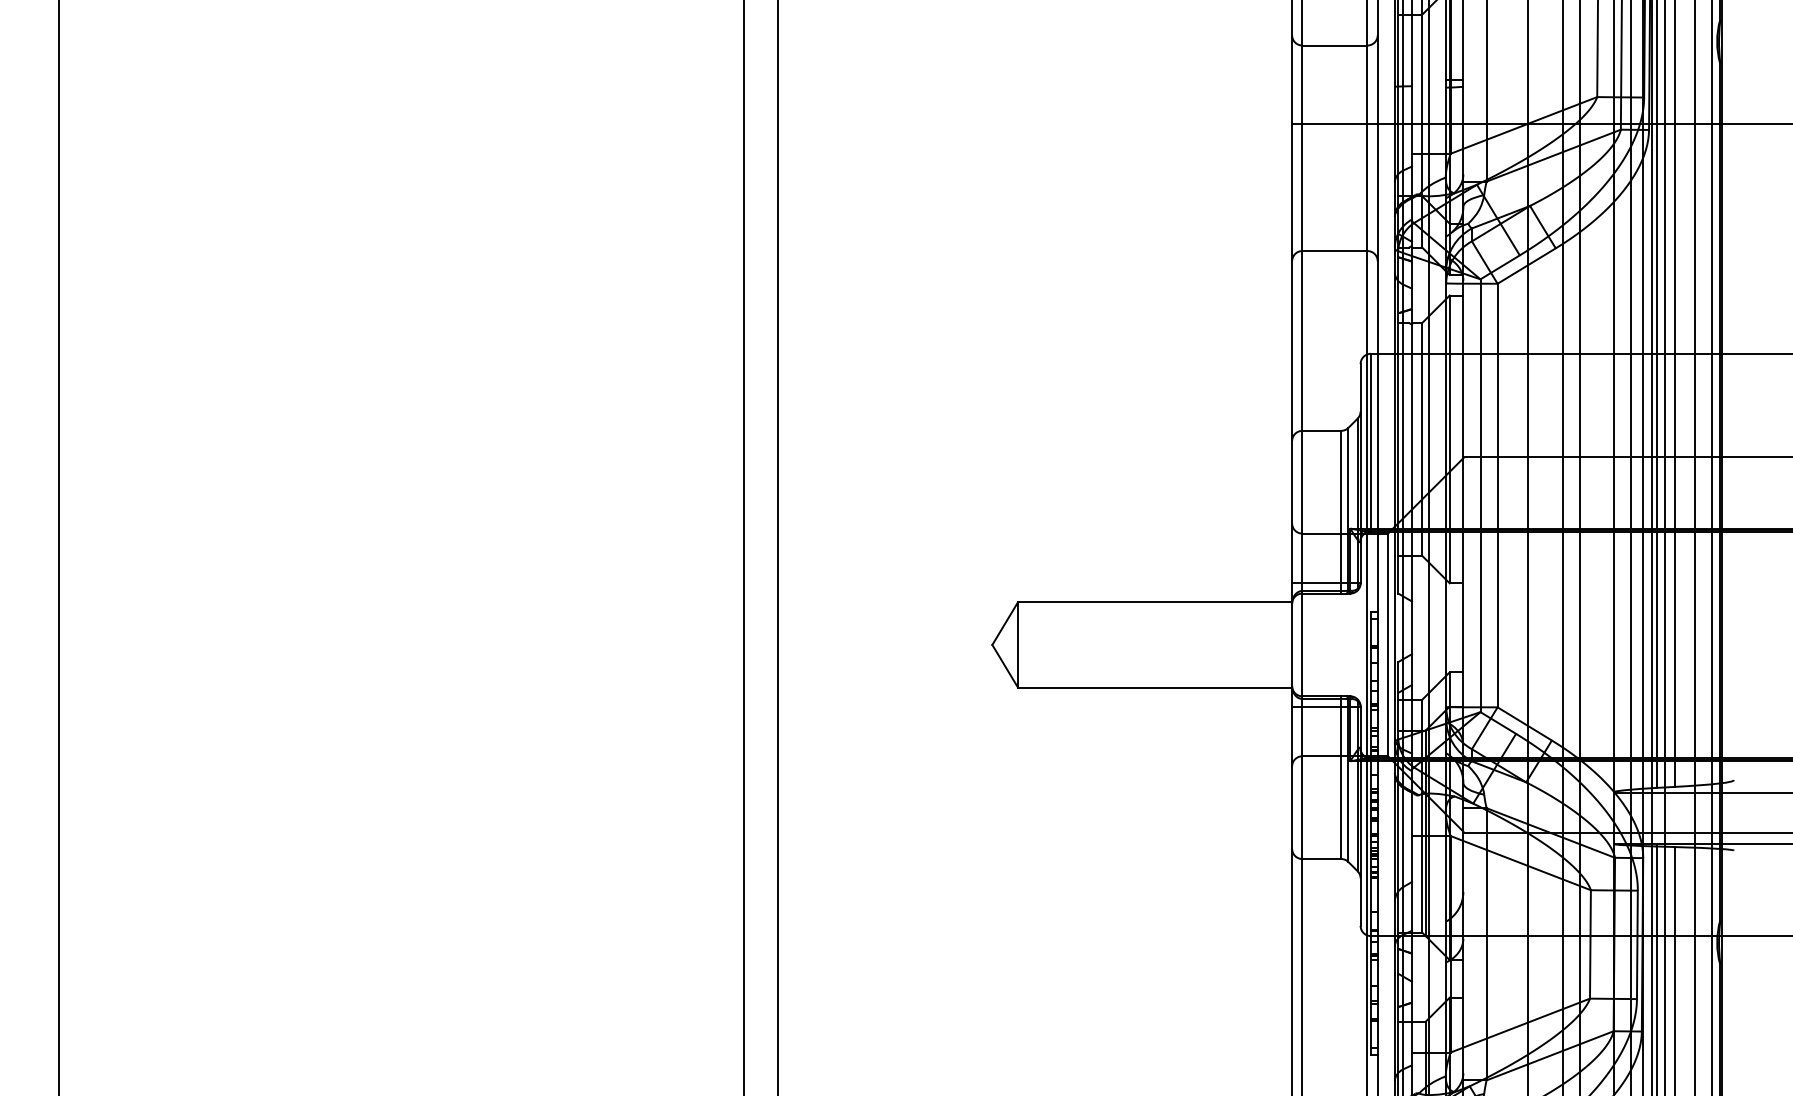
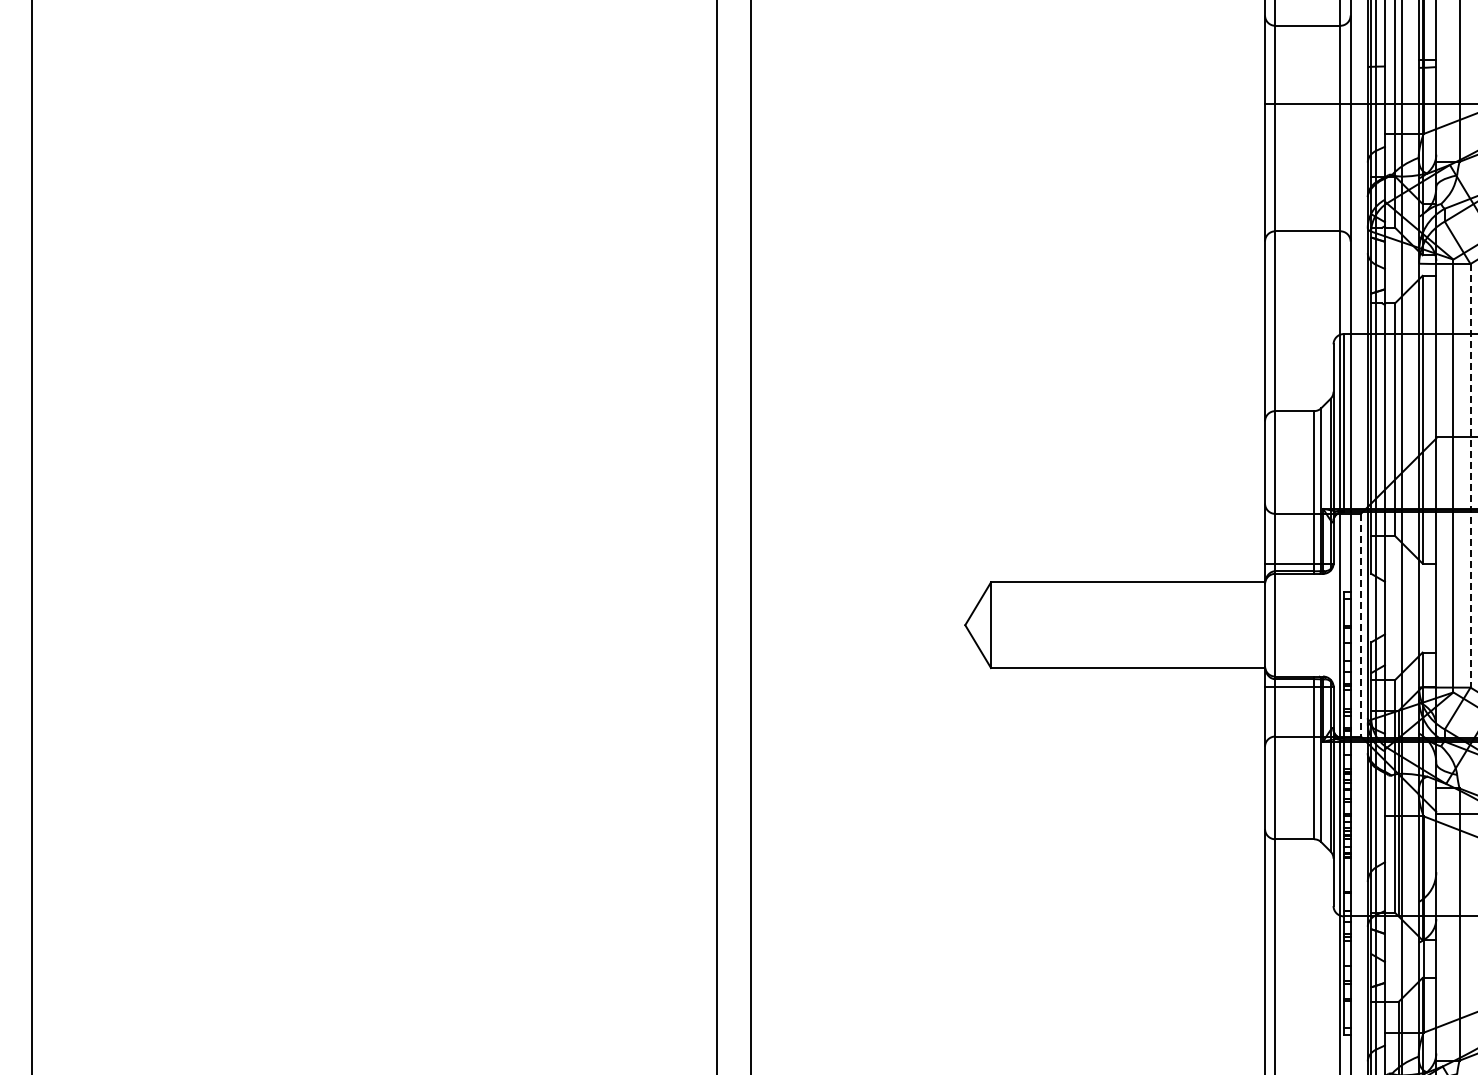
line: (1497, 495) -> (1470, 475), solid -> dashed
line: (1388, 645) -> (1361, 625), solid -> dashed

